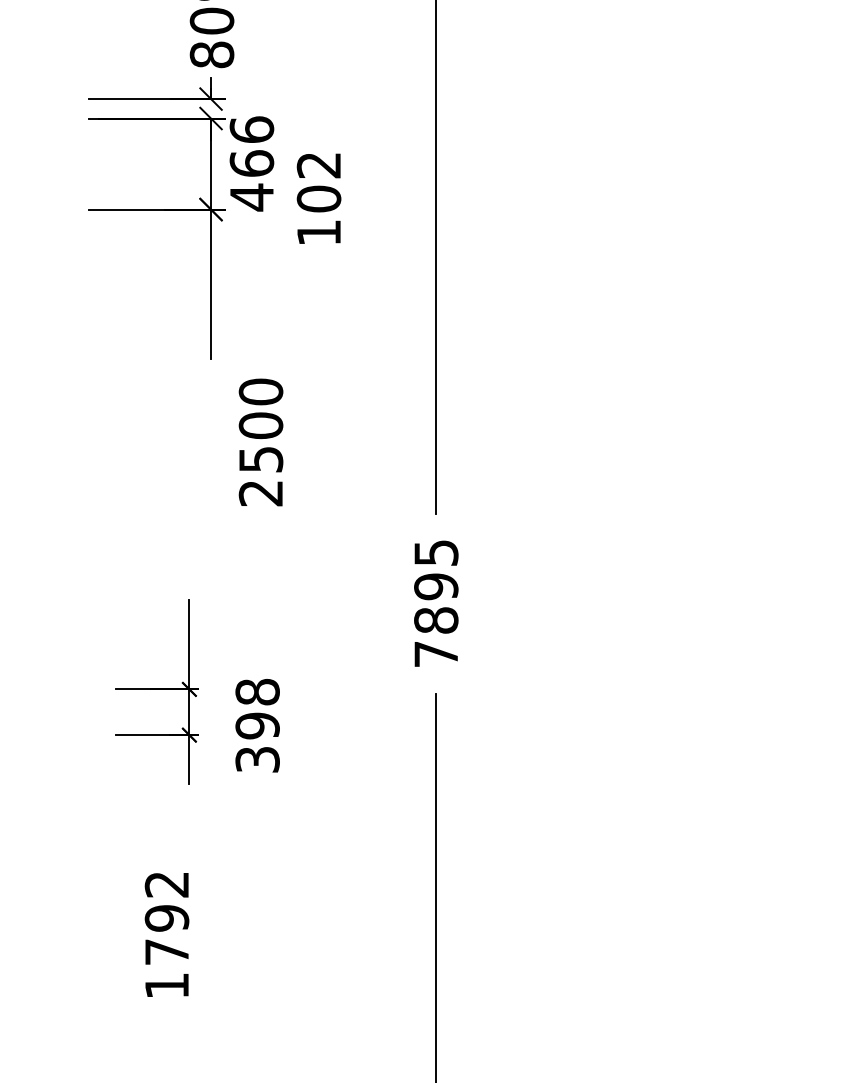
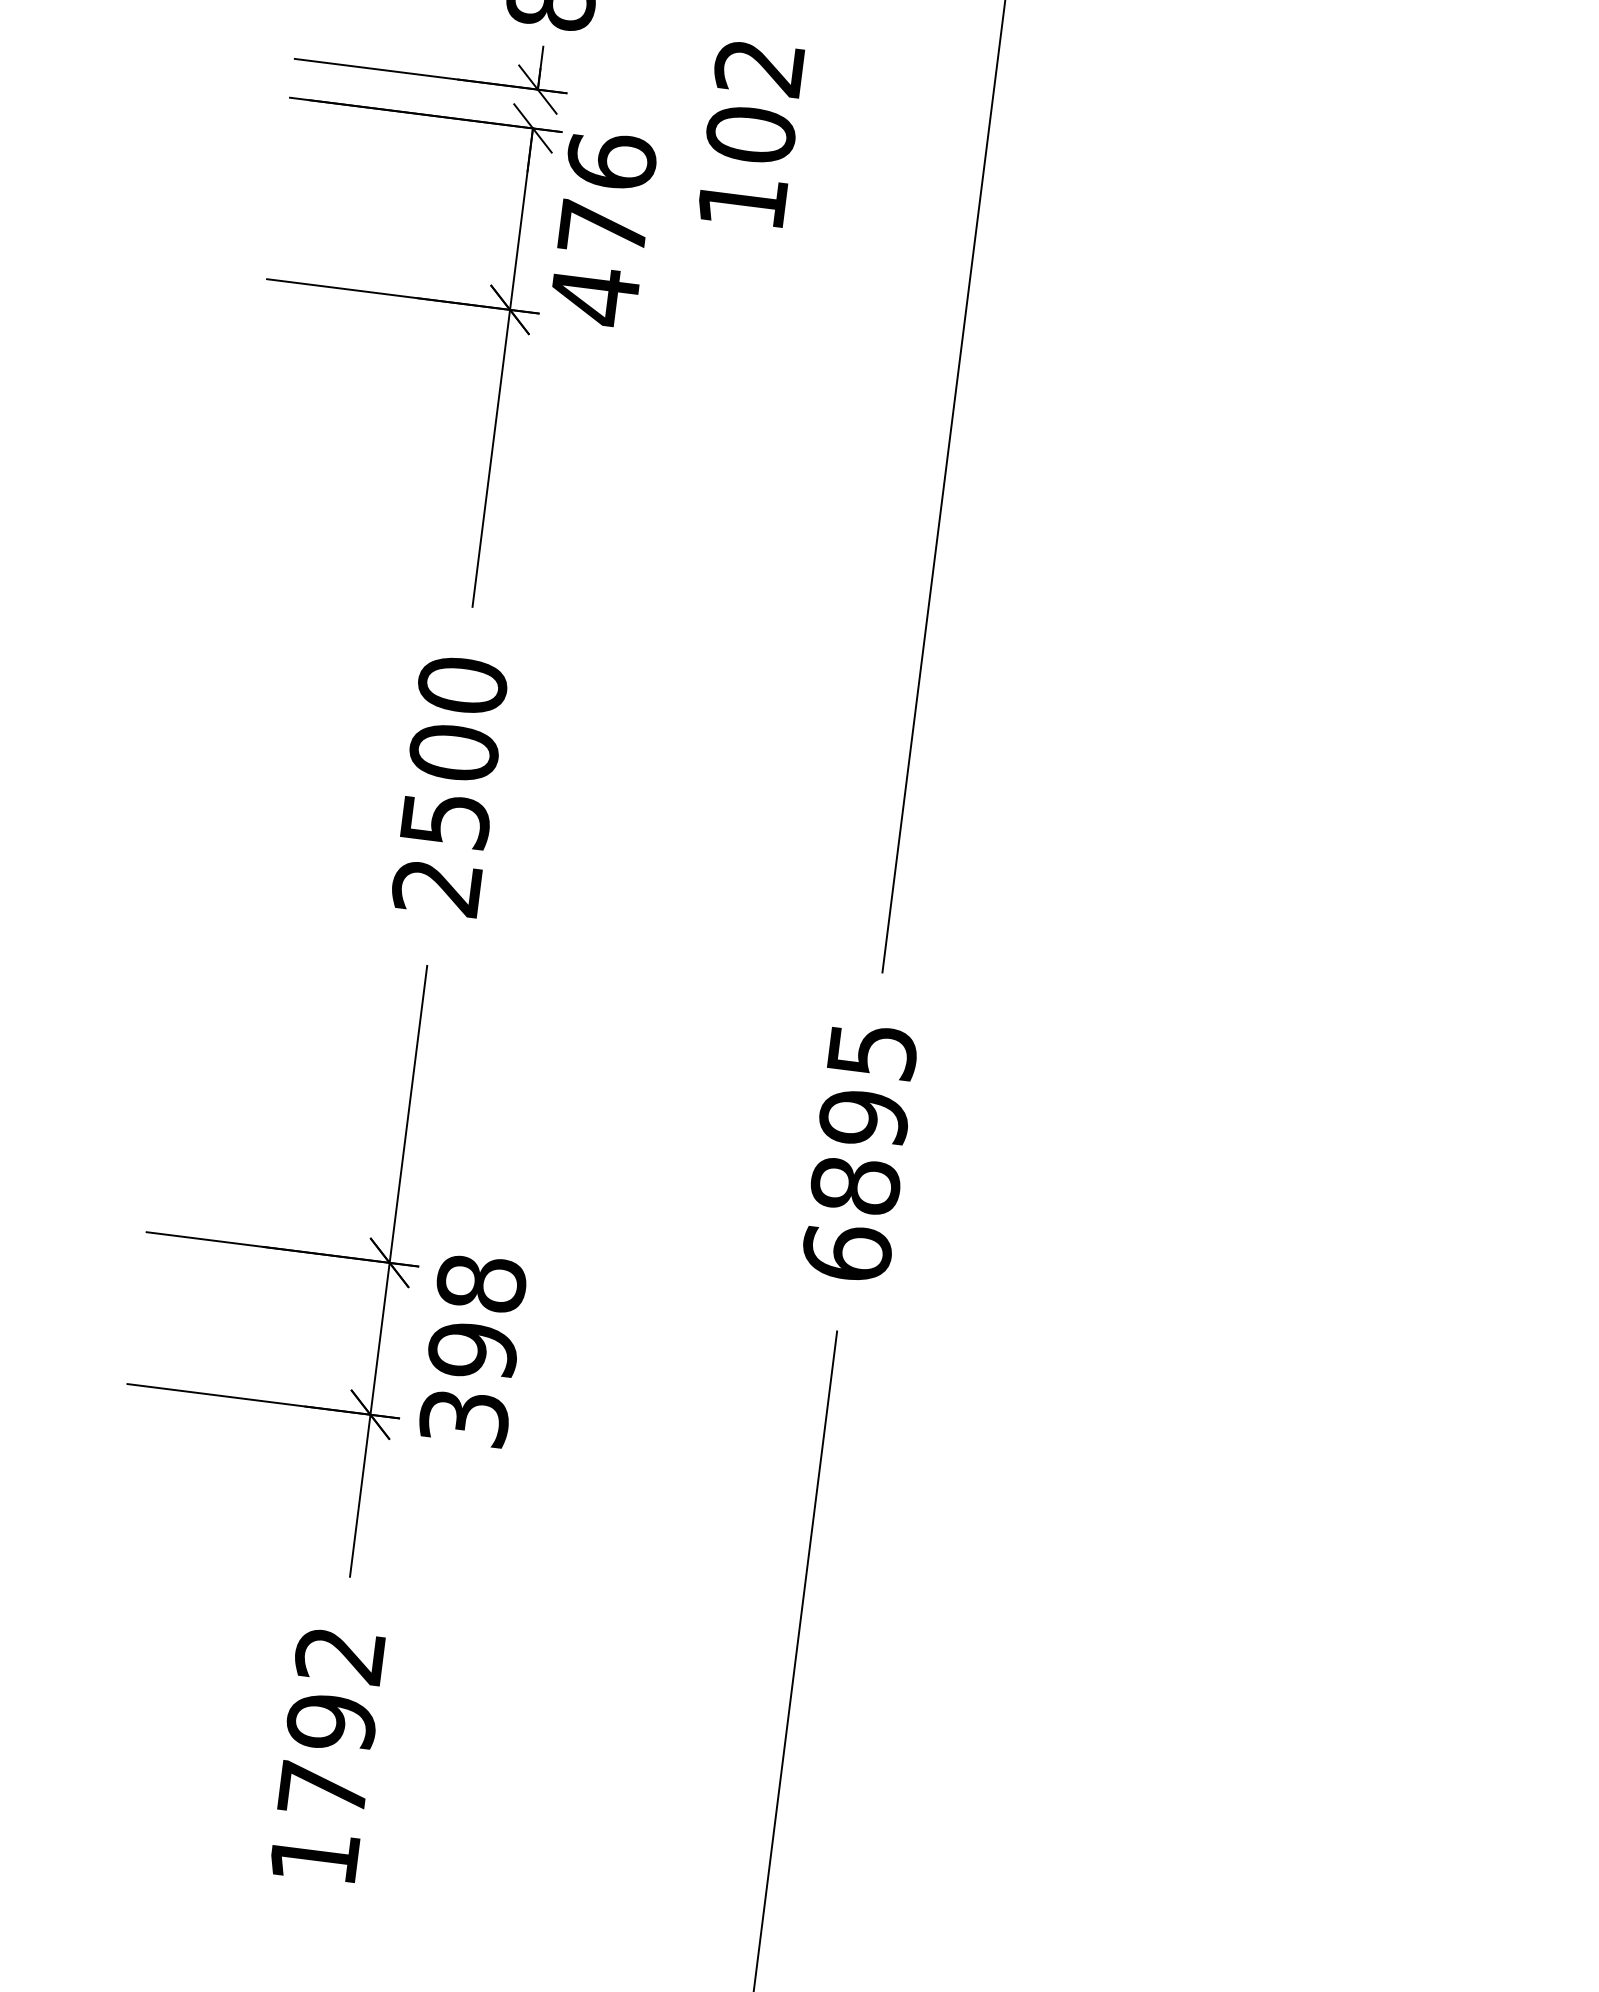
text: (251, 163) -> (602, 228), 466 -> 476
text: (318, 198) -> (749, 133), moved
text: (260, 442) -> (448, 785), moved
text: (436, 653) -> (847, 1251), 7895 -> 6895
part: (156, 691) -> (279, 1256), size x1.67
text: (166, 934) -> (326, 1754), moved

